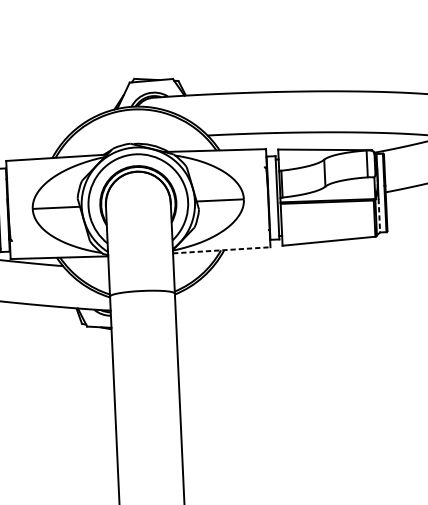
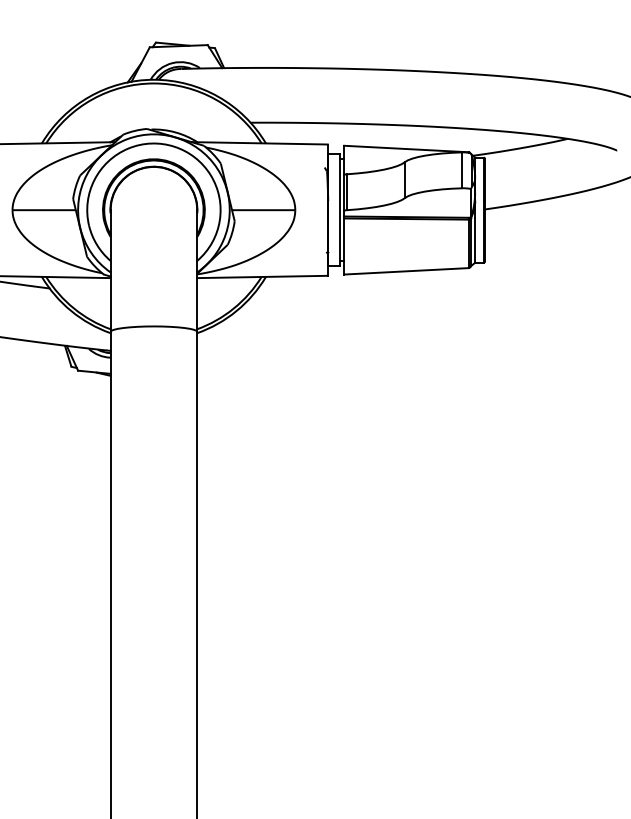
line: (379, 215) -> (475, 240), dashed -> solid
line: (222, 249) -> (263, 276), dashed -> solid

